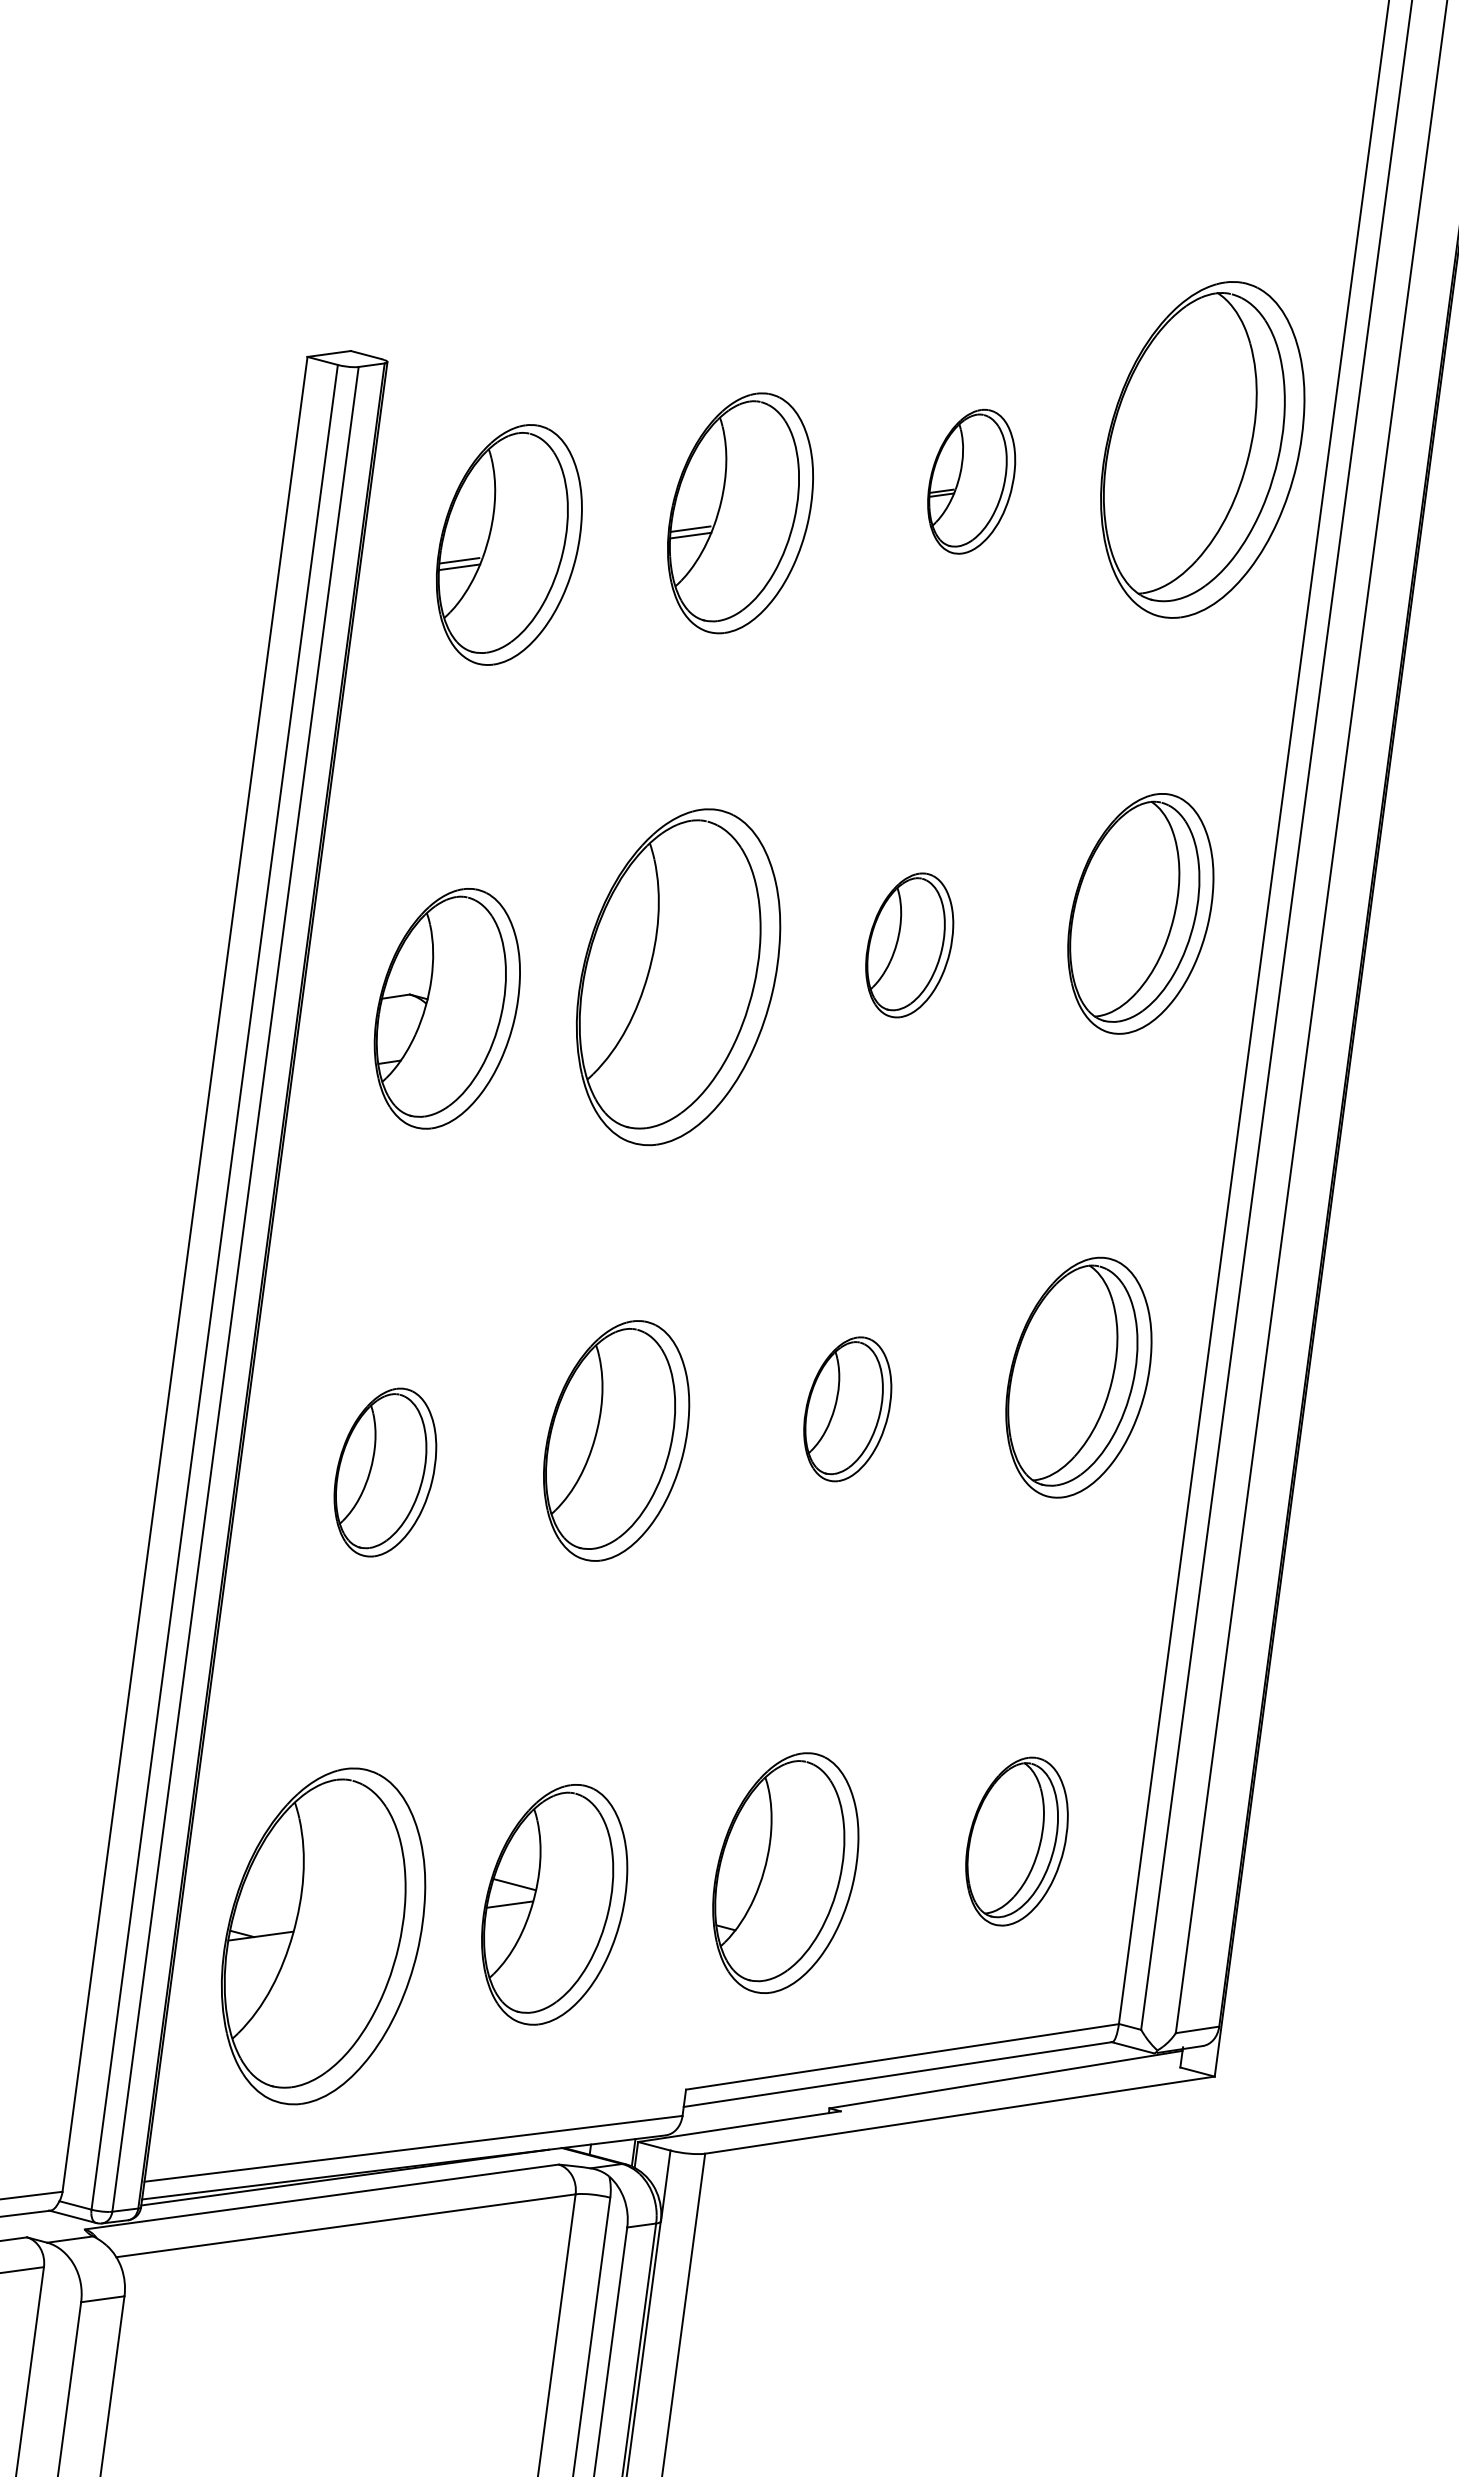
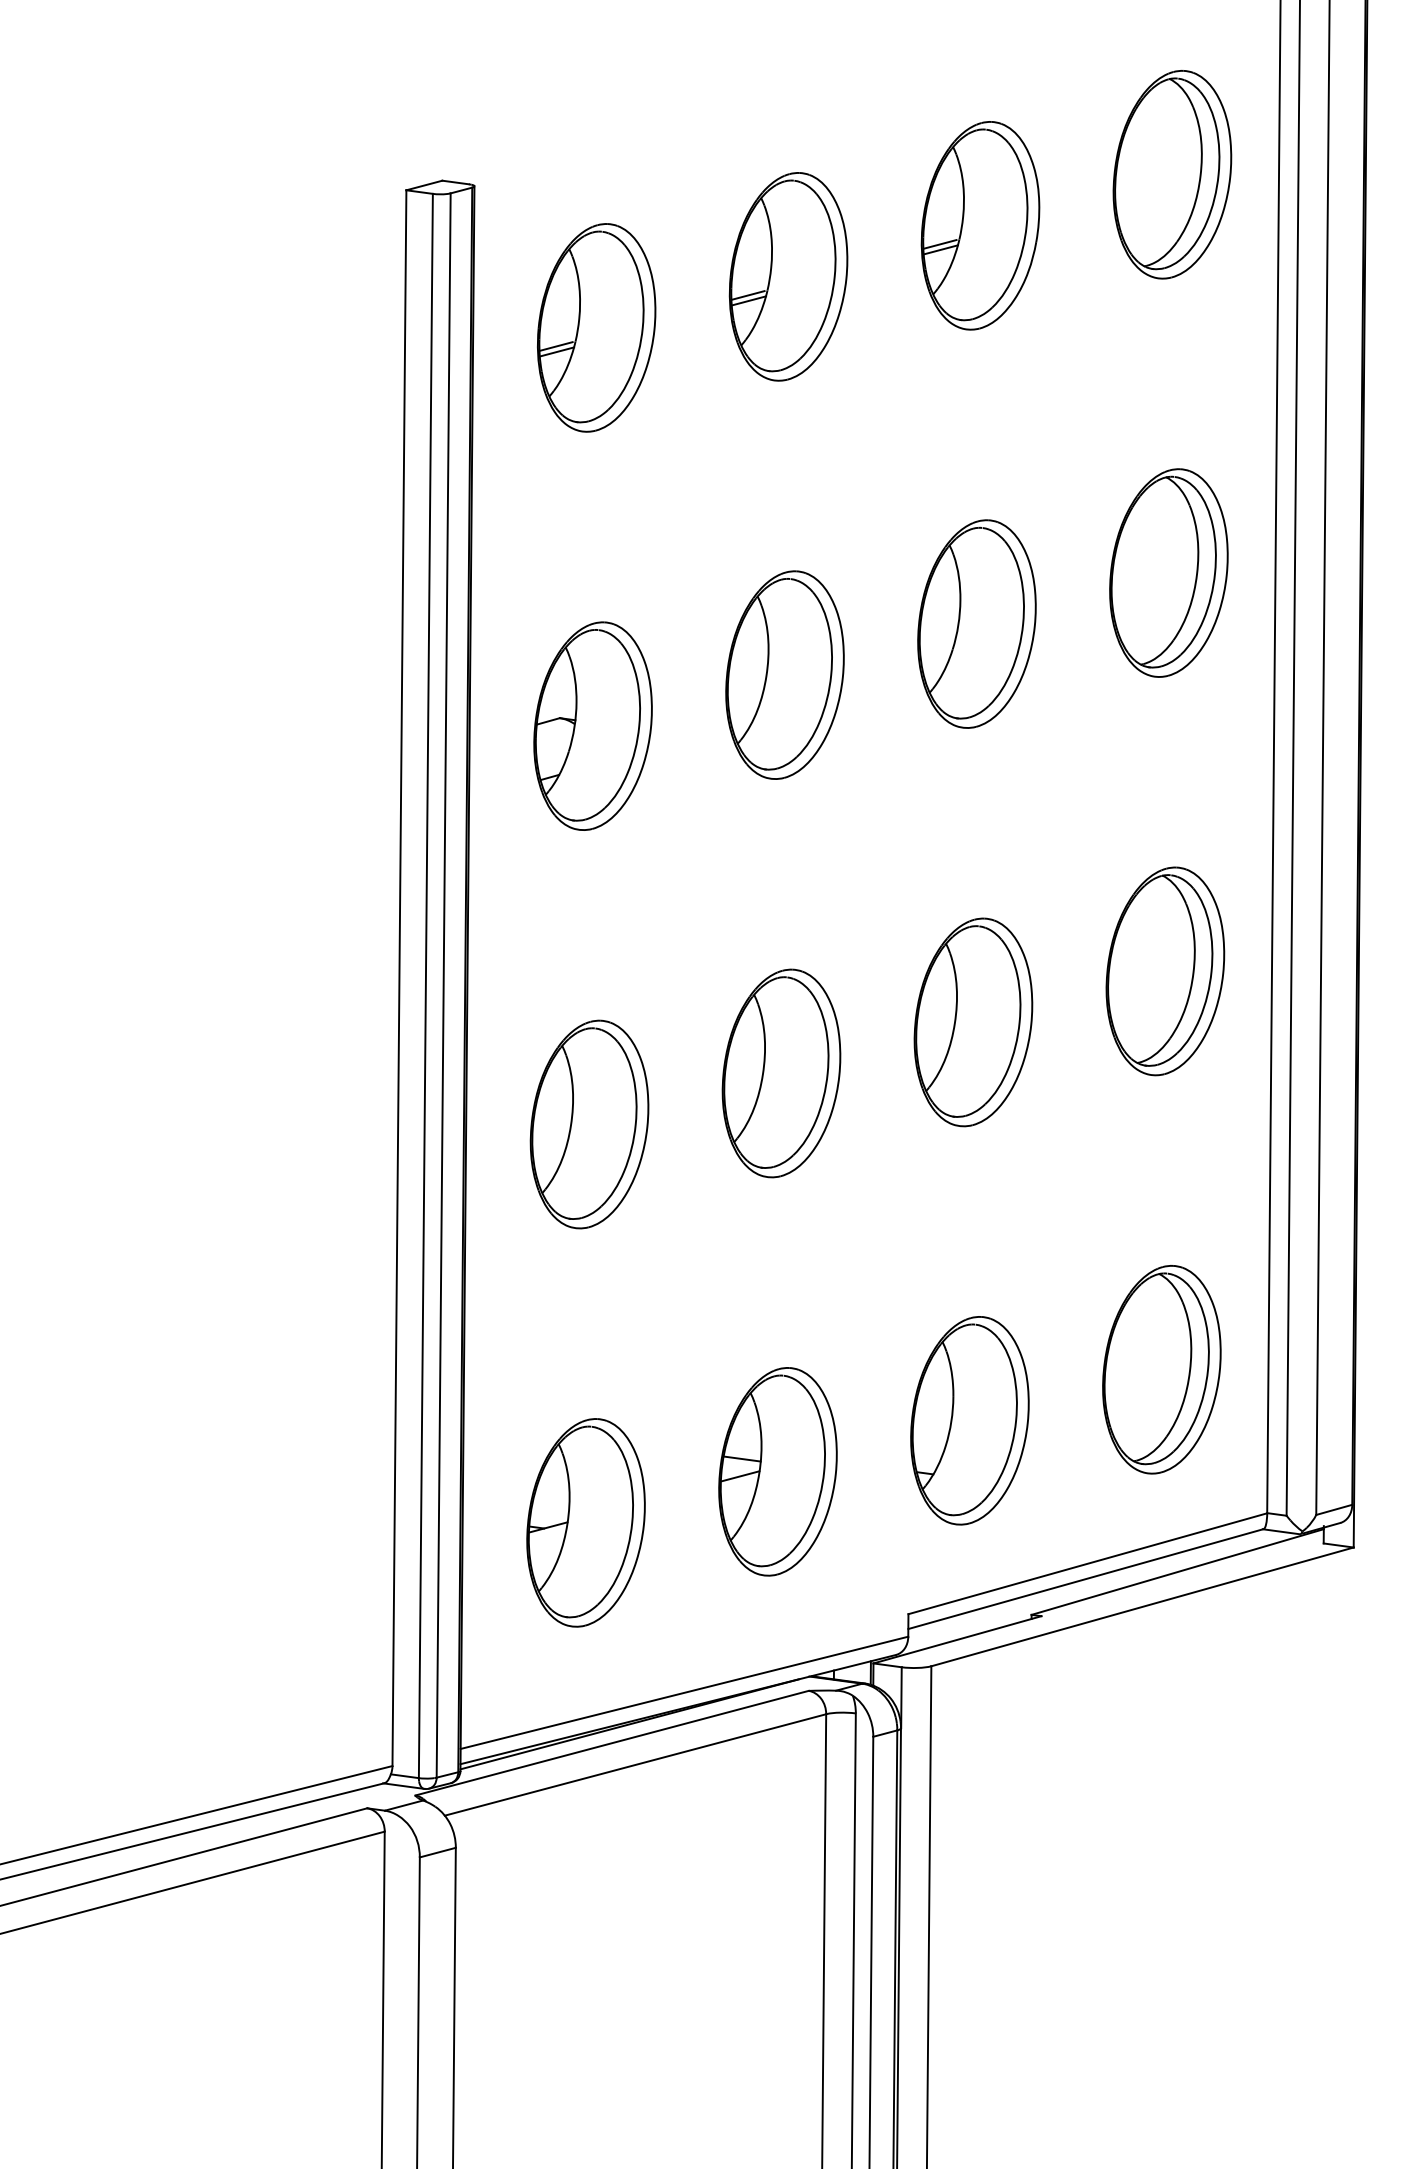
part: (1202, 449) -> (1172, 174), size x0.71
part: (971, 481) -> (980, 225), size x1.67
part: (909, 944) -> (976, 623), size x1.67
part: (677, 976) -> (784, 674), size x0.71
part: (847, 1409) -> (973, 1022), size x1.67
part: (385, 1472) -> (589, 1124), size x1.43
part: (1016, 1841) -> (1161, 1369), size x1.43
part: (322, 1935) -> (585, 1522), size x0.71

